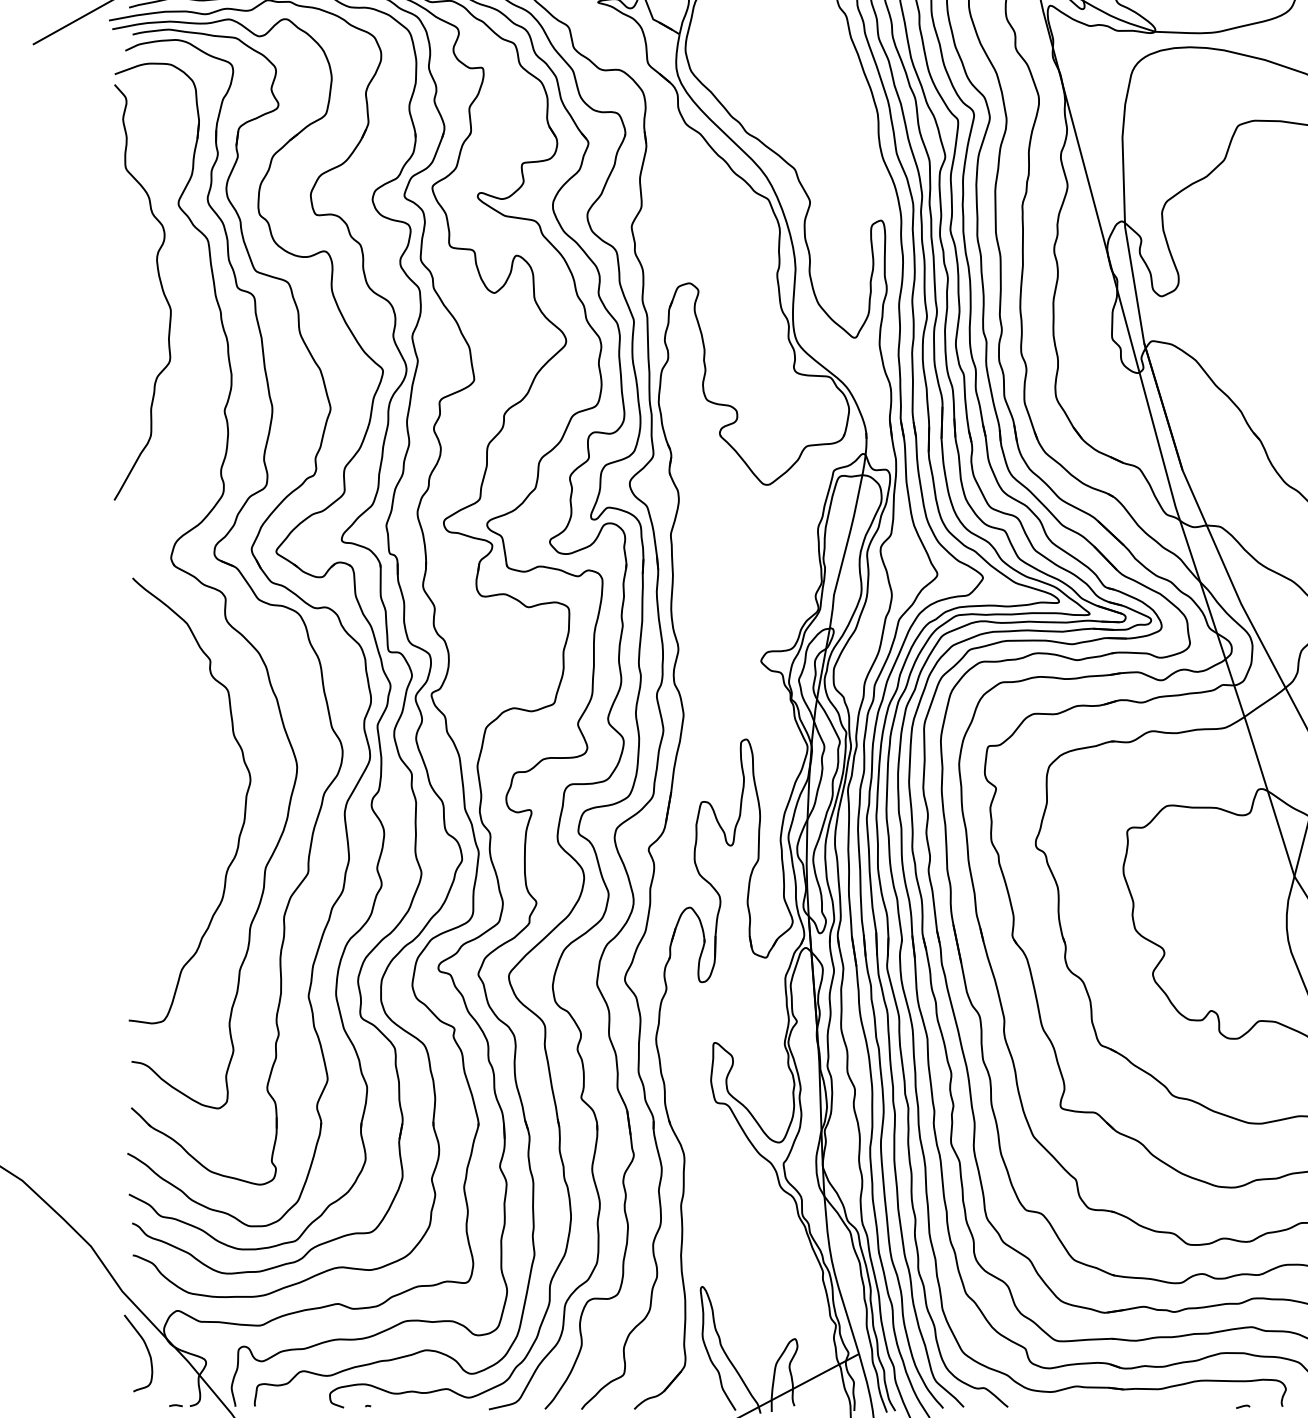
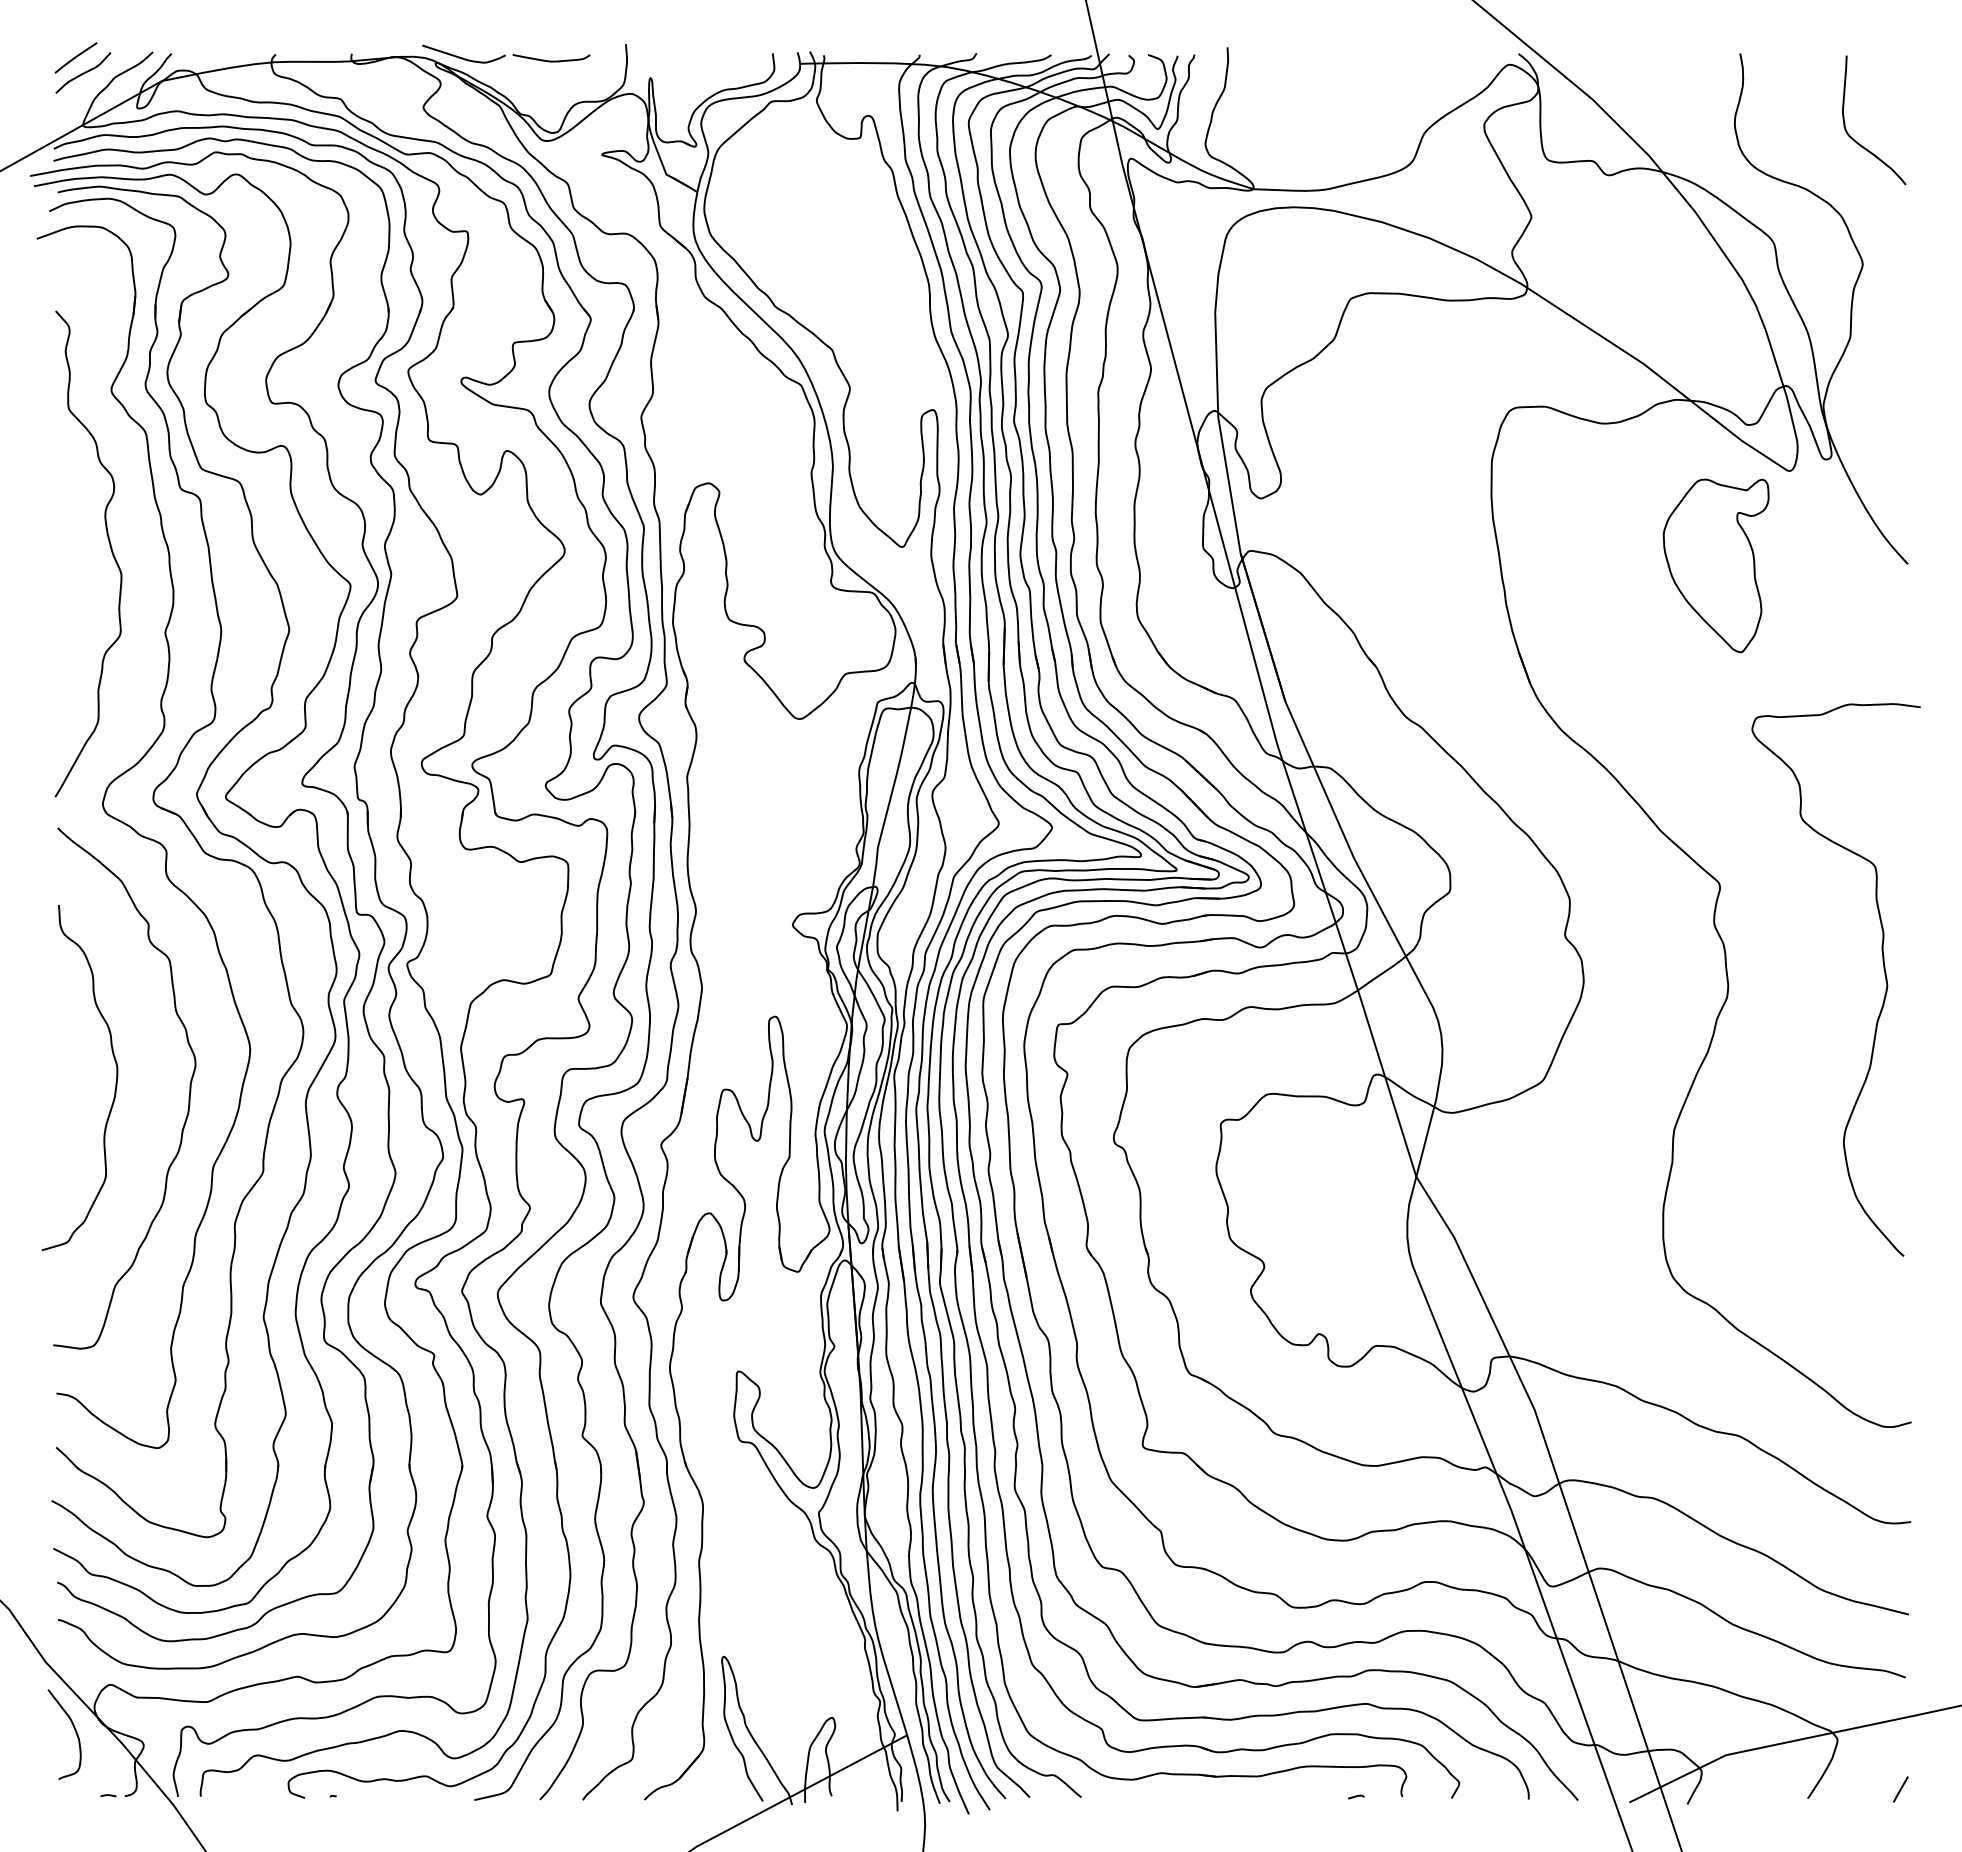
curve: (161, 288) -> (110, 549), moved
curve: (182, 795) -> (115, 1082), added

